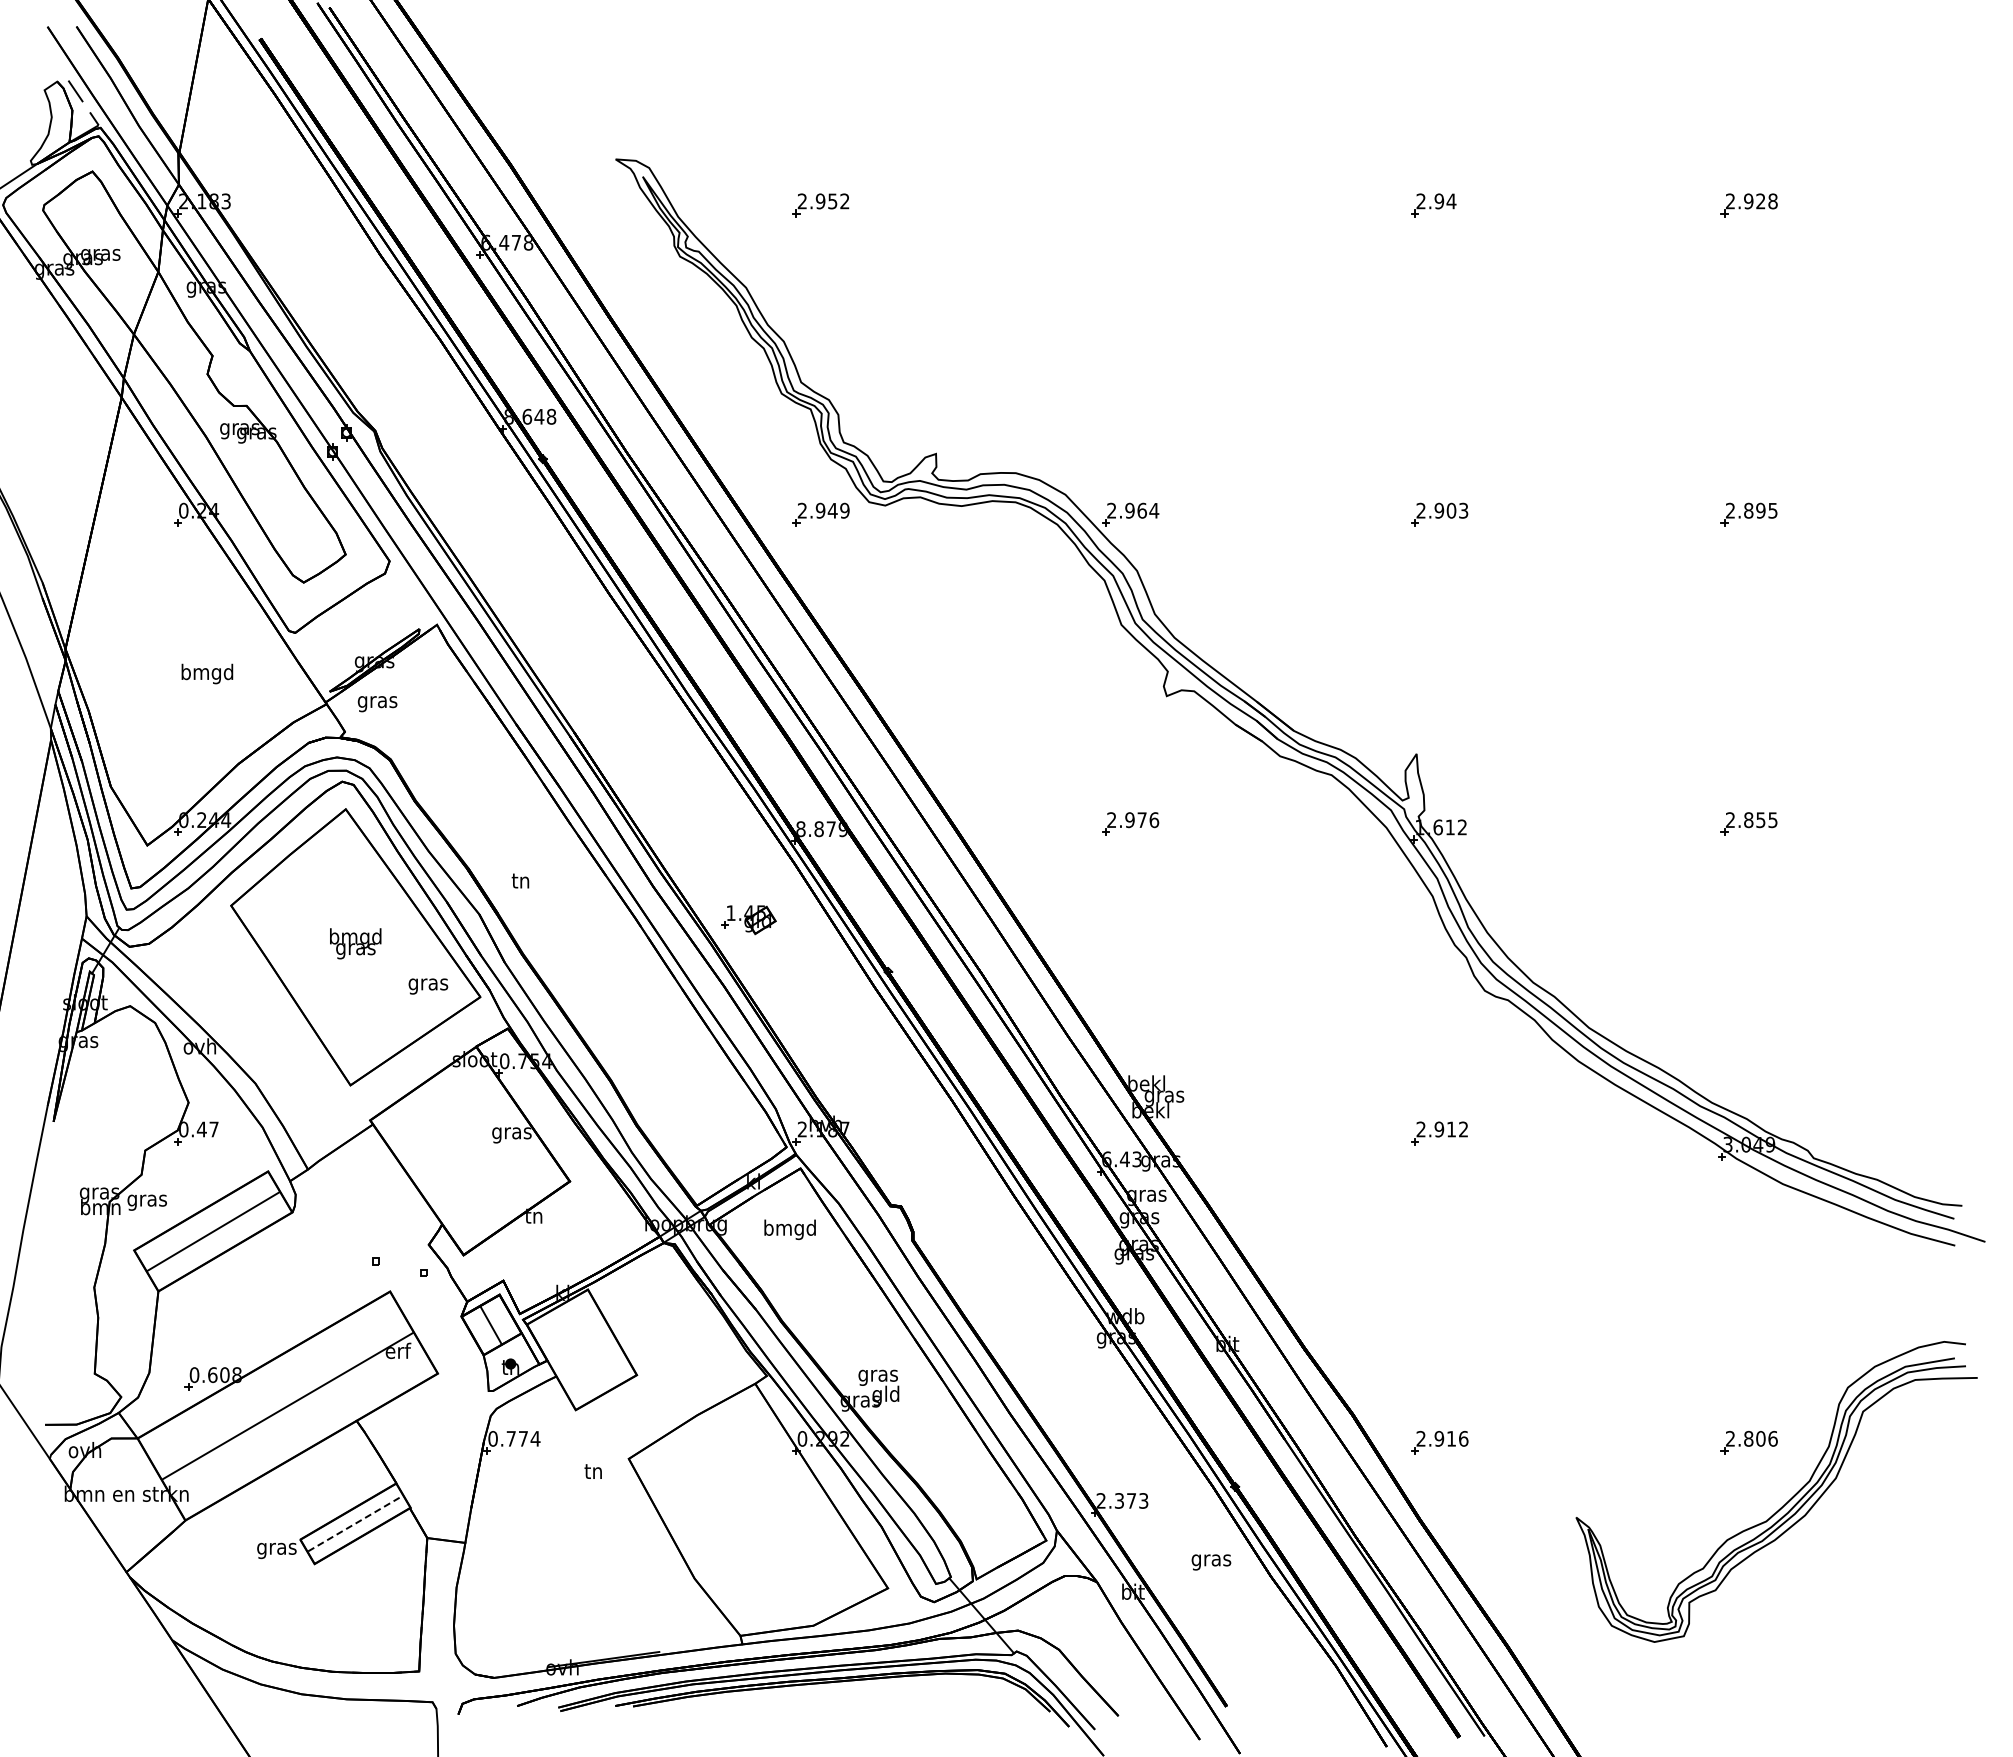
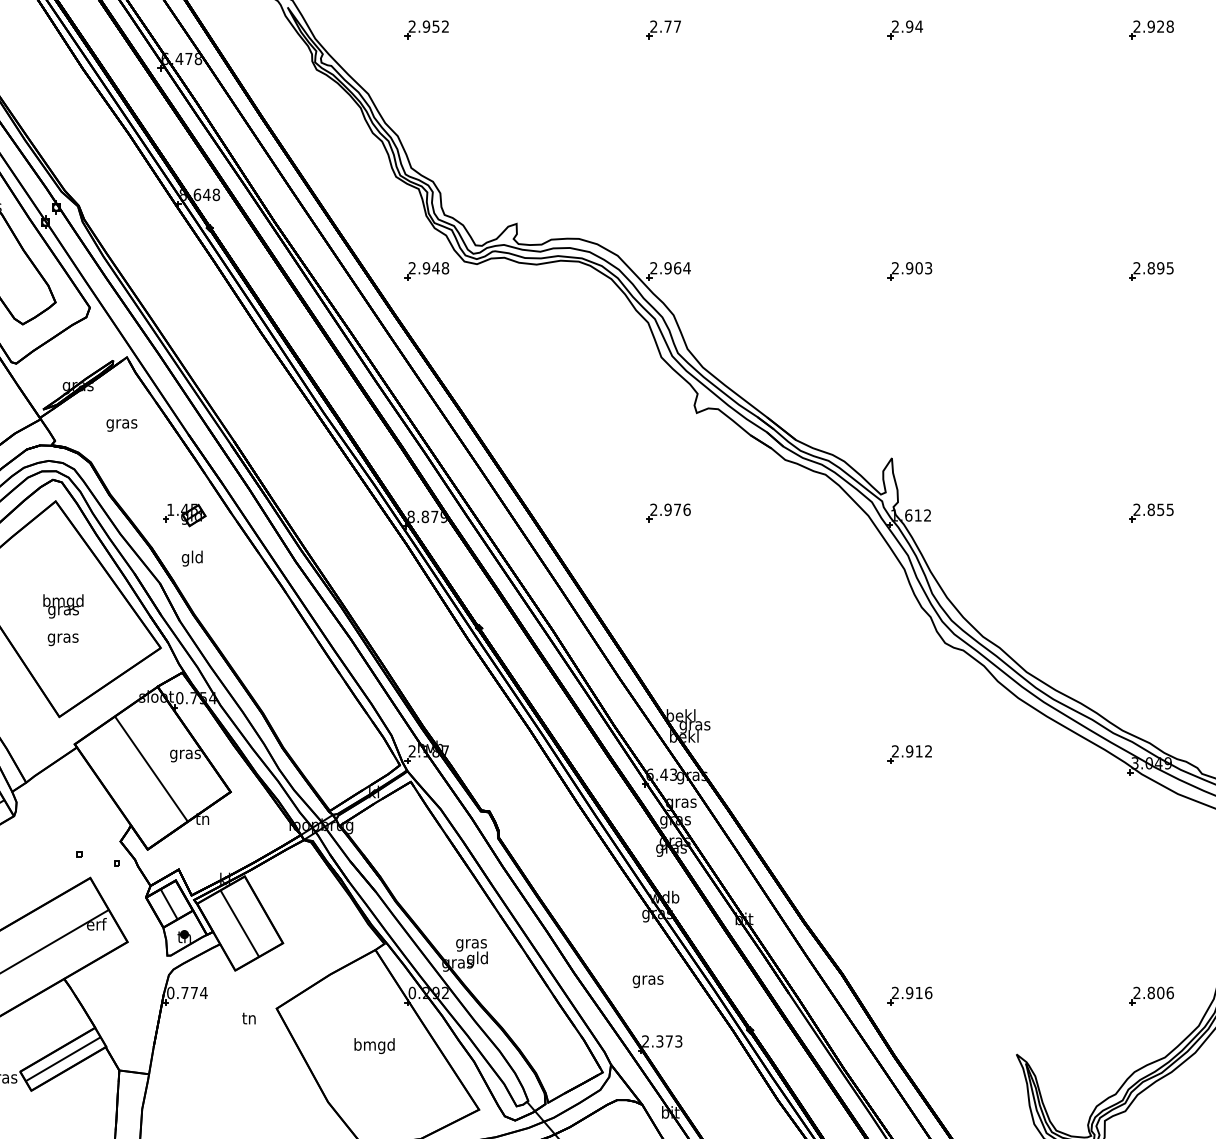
part: (1124, 205) -> (663, 29), added
text: (844, 510) -> (445, 268), 2.949 -> 2.948
text: (377, 704) -> (121, 425), moved
text: (520, 882) -> (192, 558), tn -> gld
part: (748, 920) -> (184, 515), moved
text: (428, 986) -> (63, 639), moved
line: (468, 1151) -> (151, 768), added
text: (789, 1229) -> (374, 1045), moved
line: (581, 1350) -> (239, 924), added
line: (355, 1523) -> (63, 1059), dashed -> solid
text: (1211, 1562) -> (648, 981), moved

